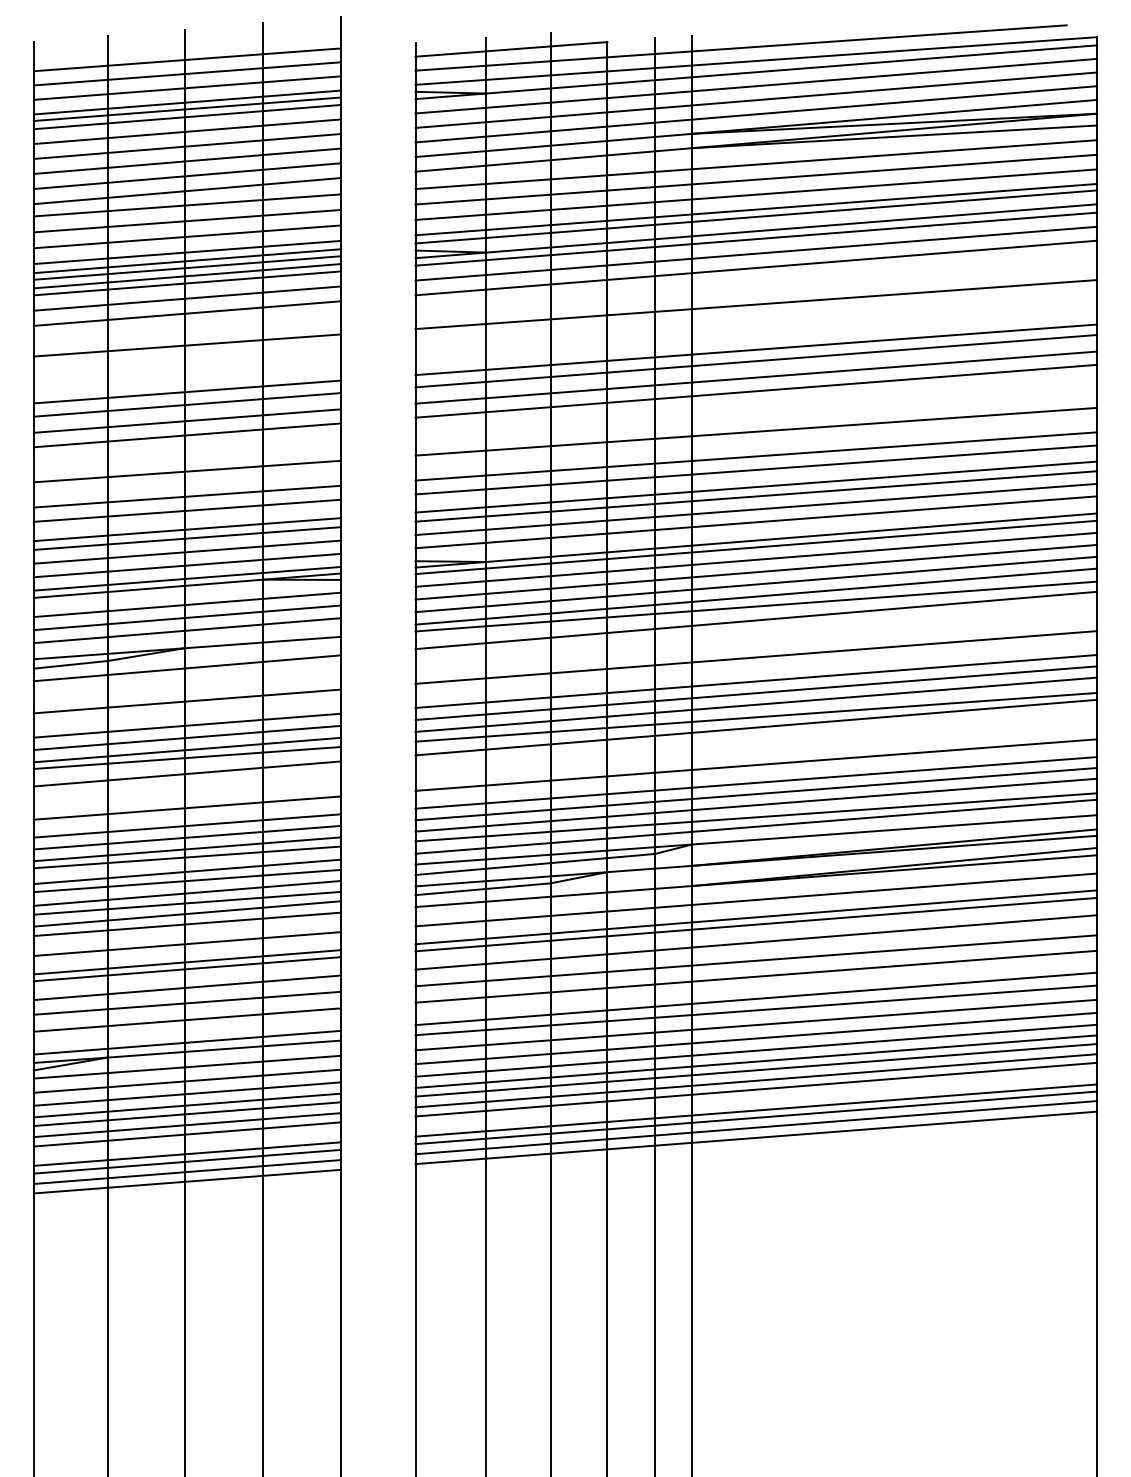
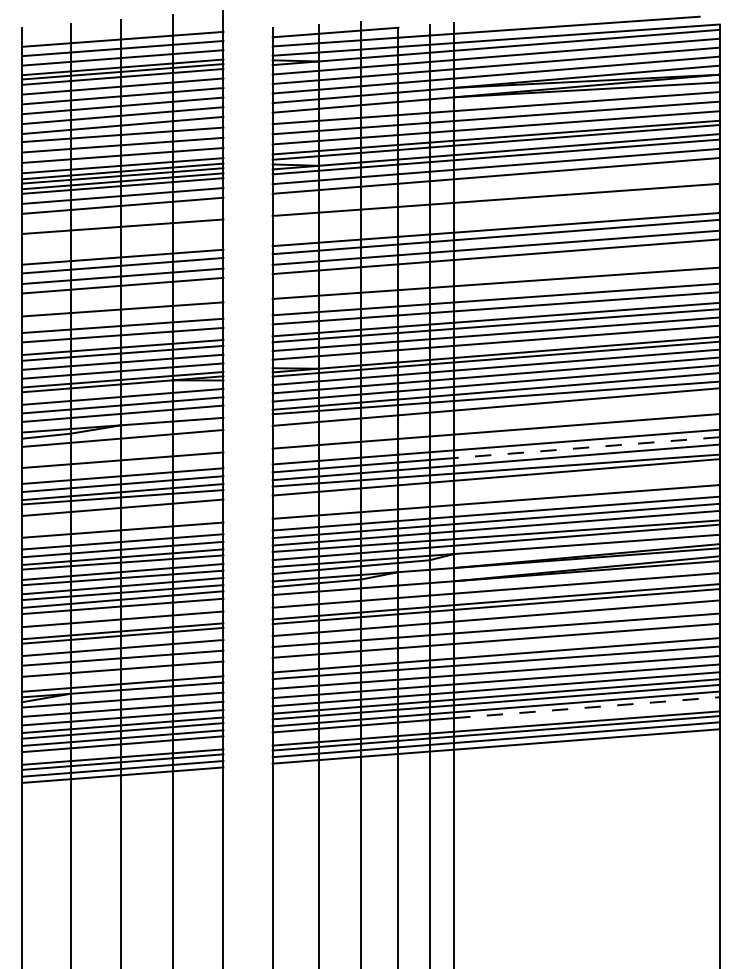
line: (894, 682) -> (586, 447), solid -> dashed
line: (895, 1078) -> (587, 707), solid -> dashed

